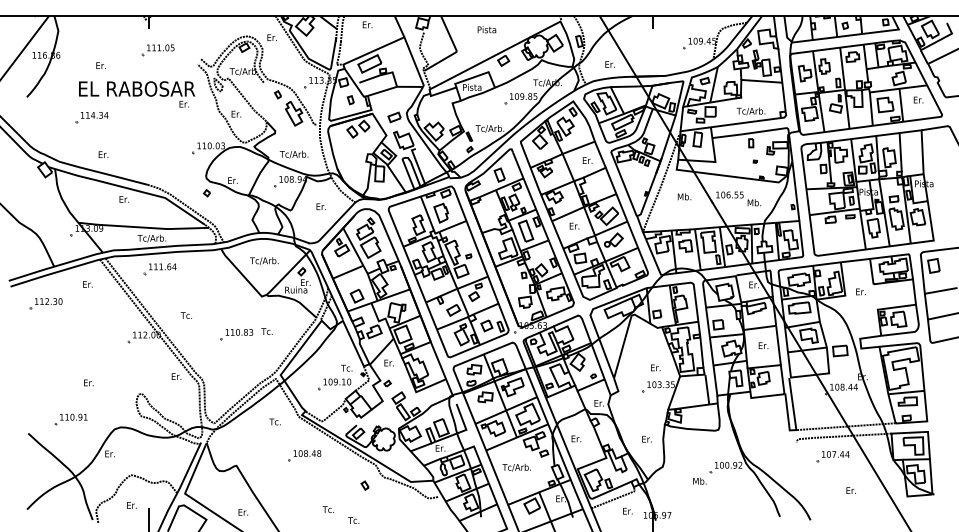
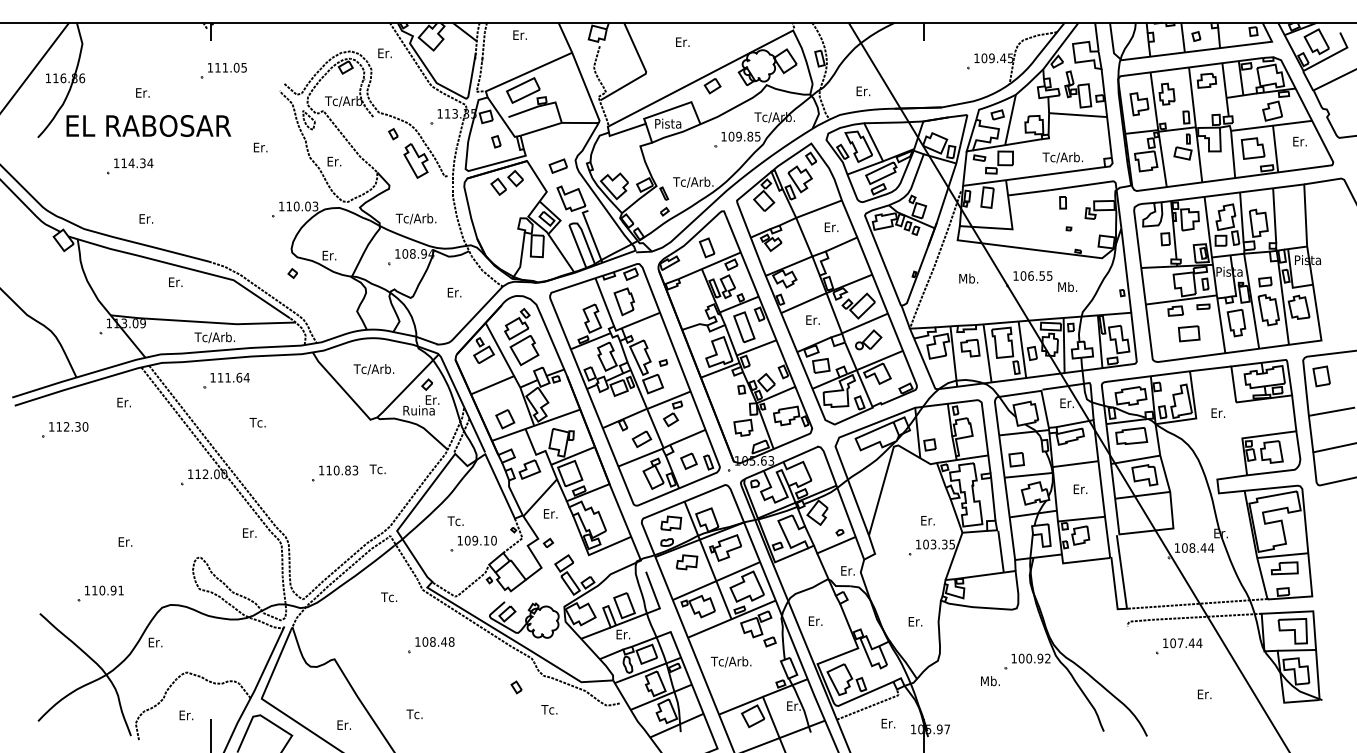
text: (487, 30) -> (689, 42), Pista -> Er.
text: (136, 88) -> (148, 125), moved
text: (186, 315) -> (257, 422), moved
part: (840, 350) -> (1189, 333), moved
text: (346, 368) -> (455, 521), moved
text: (328, 509) -> (414, 714), moved
text: (353, 520) -> (549, 709), moved

